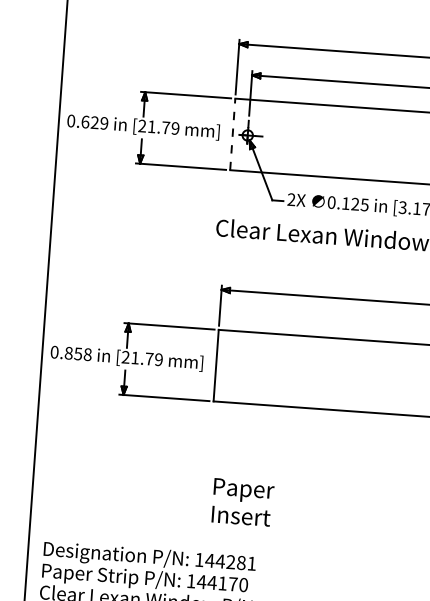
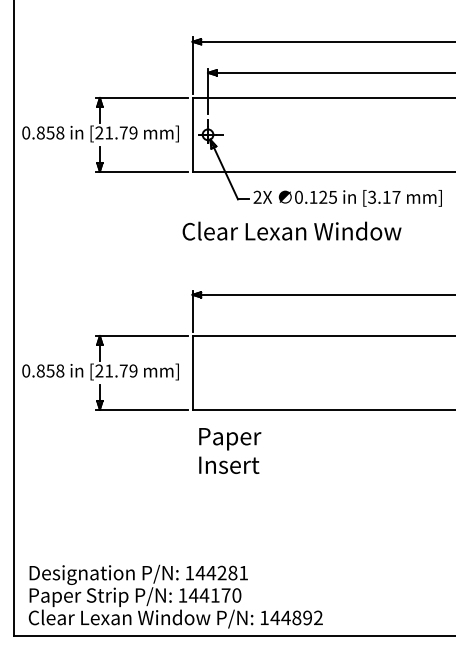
text: (94, 122) -> (50, 132), 0.629 -> 0.858
line: (232, 134) -> (192, 134), dashed -> solid
text: (243, 502) -> (230, 450), moved

